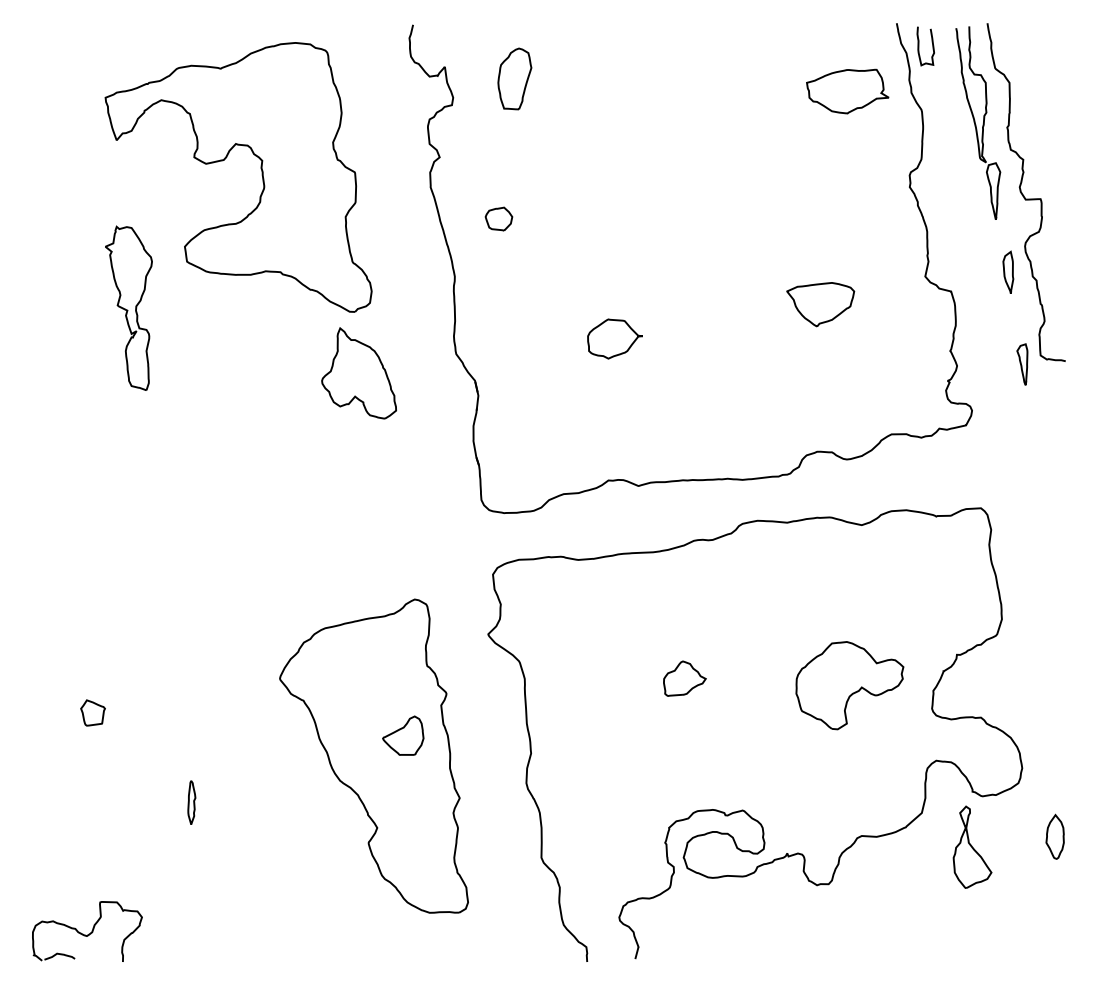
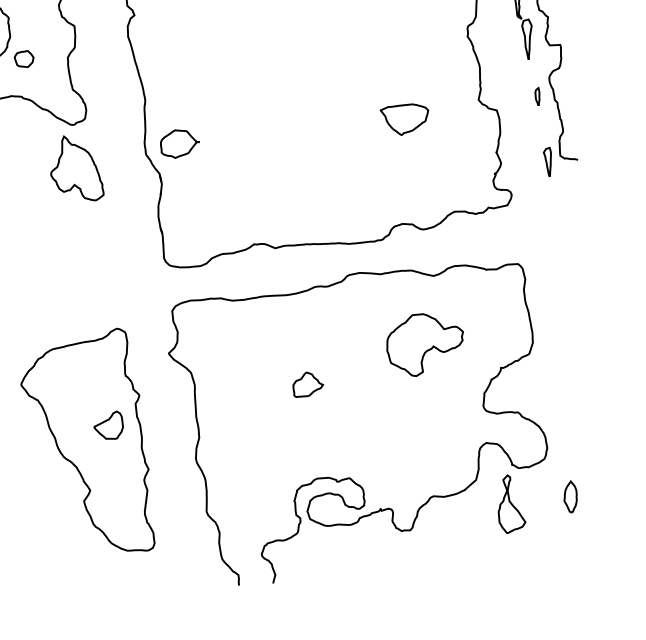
part: (498, 218) -> (23, 58), moved
part: (1008, 271) -> (537, 96), size x0.6
part: (614, 338) -> (179, 143), moved
part: (849, 685) -> (424, 344), moved

